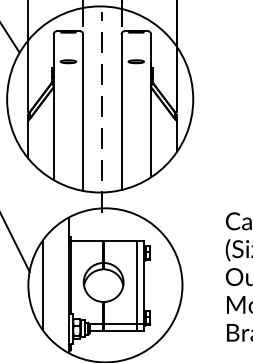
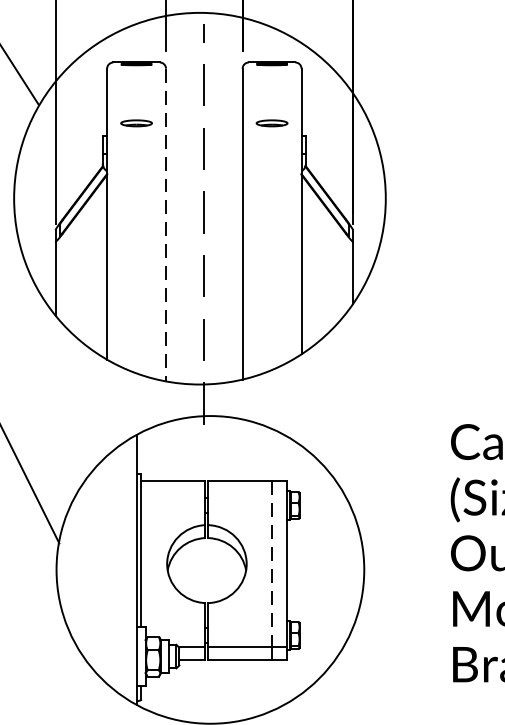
line: (83, 113) -> (166, 226), solid -> dashed
line: (136, 282) -> (272, 564), solid -> dashed
line: (42, 285) -> (84, 570), removed

